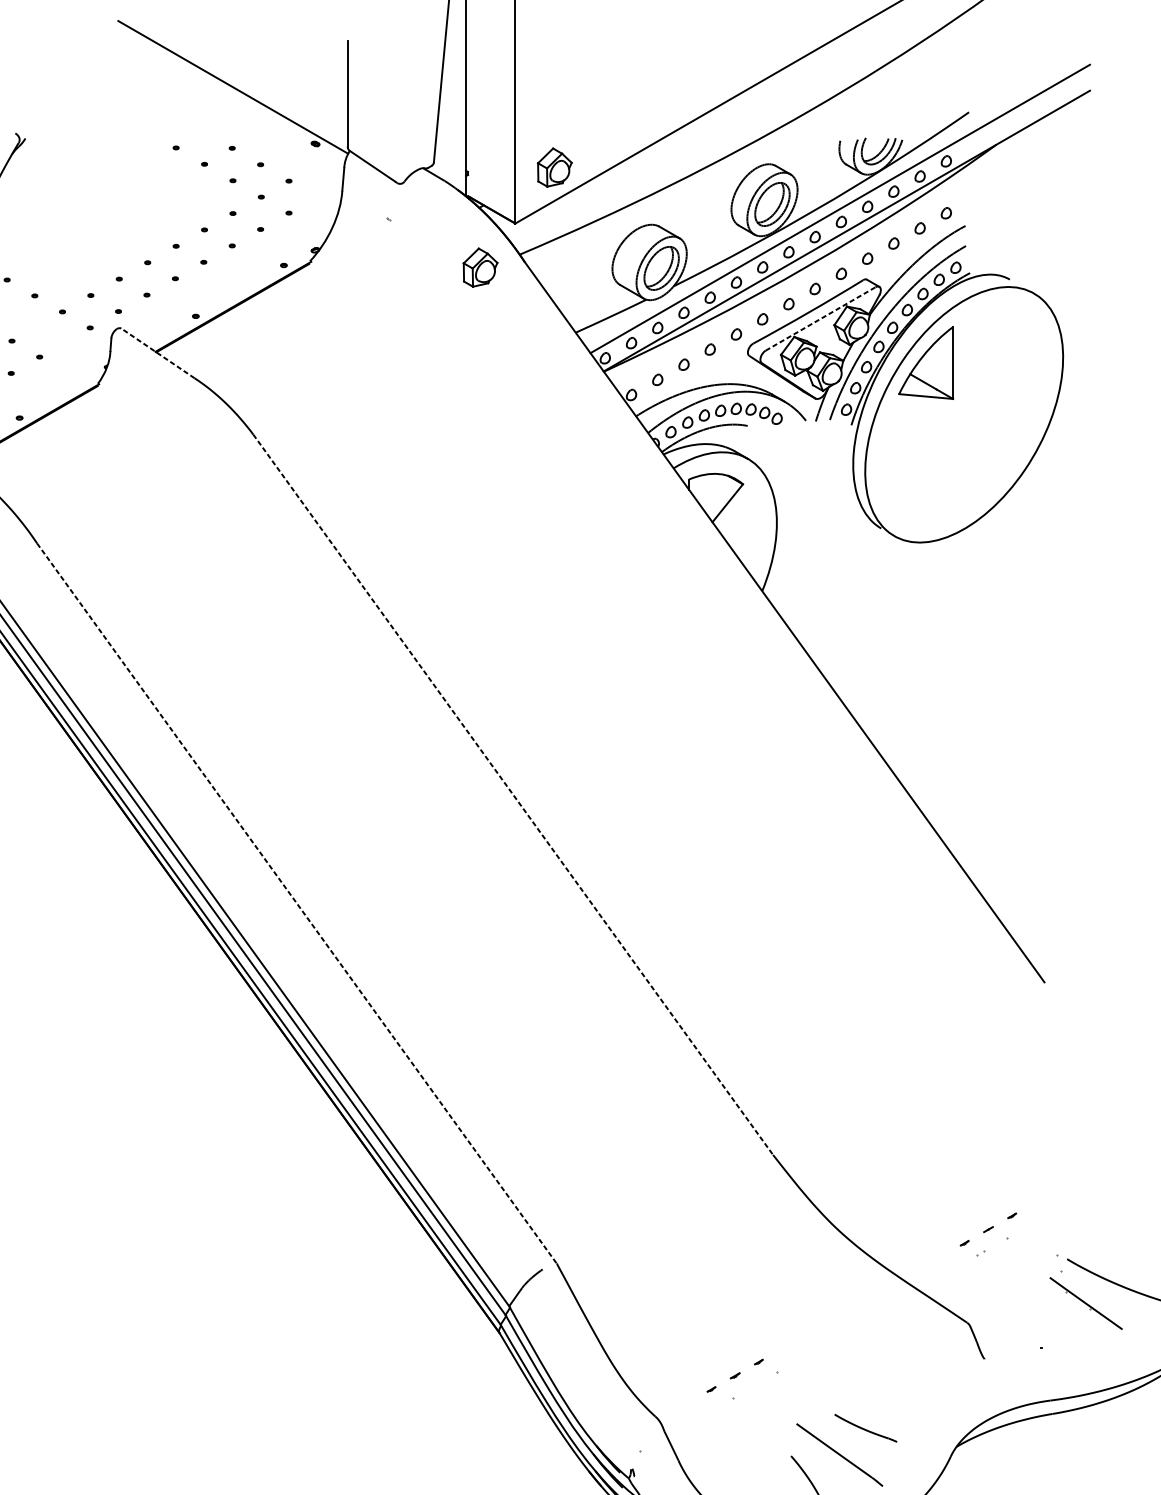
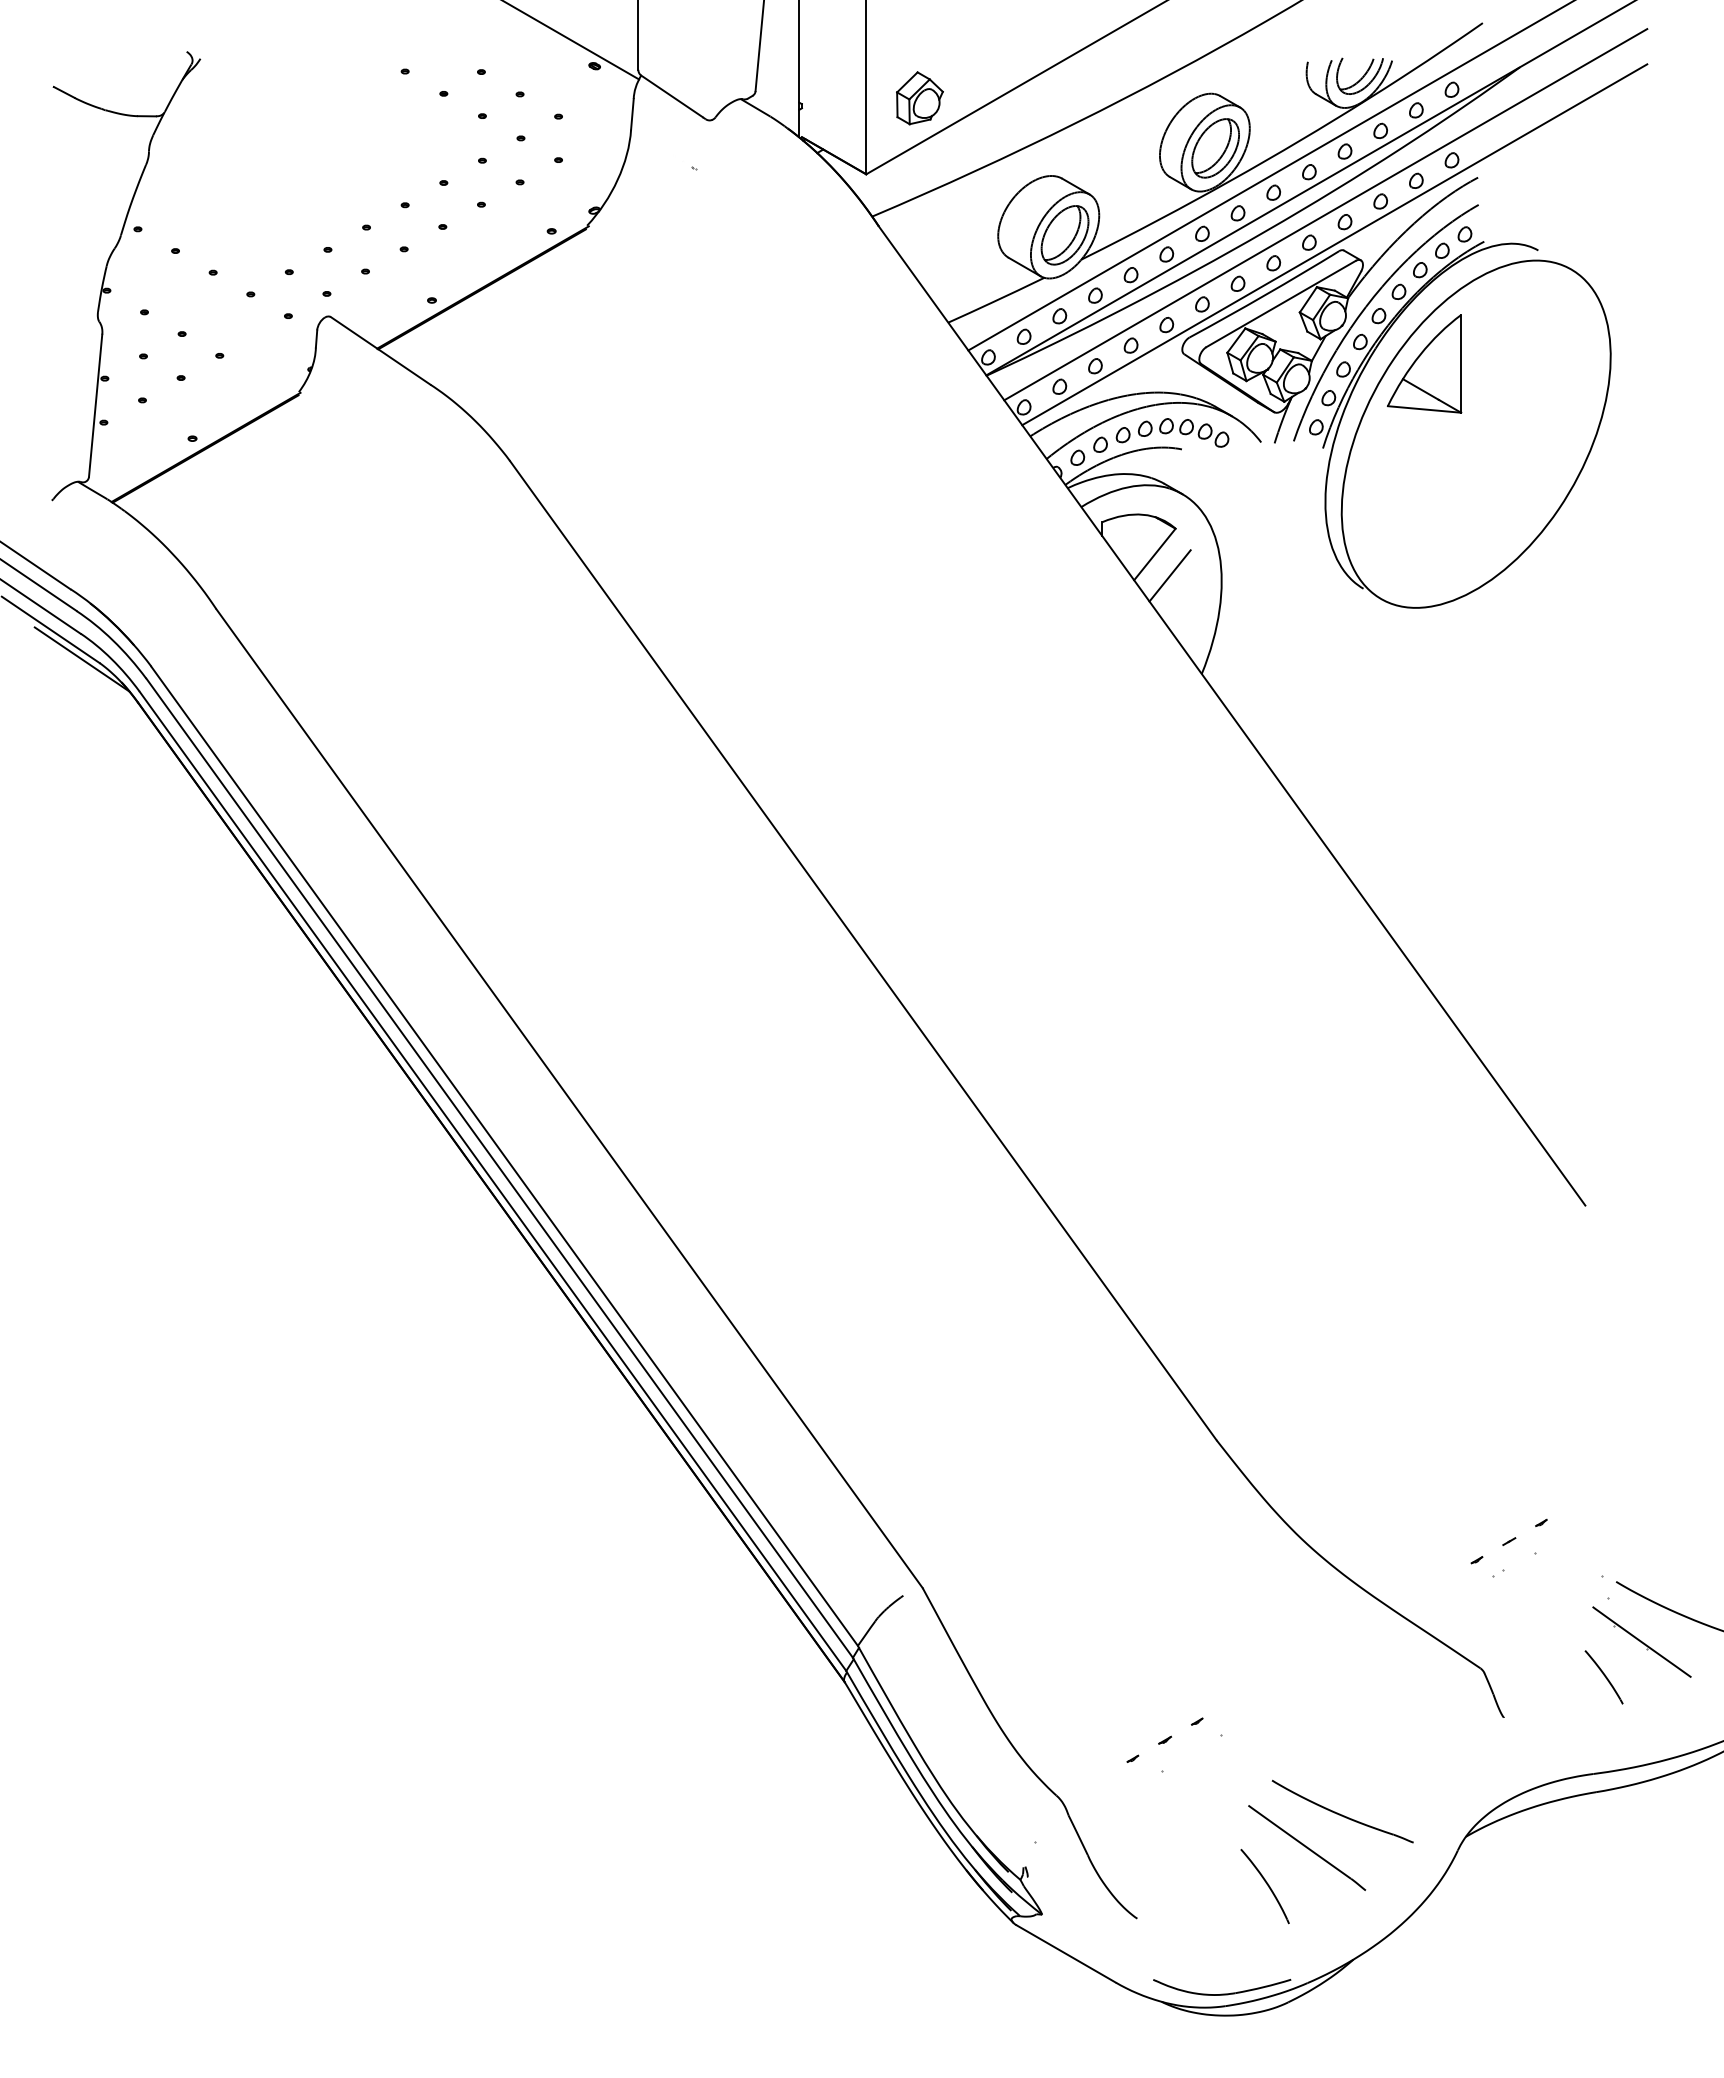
line: (853, 253) -> (1325, 214), added
part: (480, 267) -> (818, 234), removed
line: (859, 275) -> (1334, 244), added
line: (820, 318) -> (1281, 303), dashed -> solid
line: (157, 353) -> (380, 350), dashed -> solid
line: (738, 518) -> (1169, 575), added
line: (513, 794) -> (863, 950), dashed -> solid
line: (297, 903) -> (569, 1098), dashed -> solid
part: (1057, 1329) -> (1603, 1677), added
part: (865, 1428) -> (1342, 1811), size x1.67

